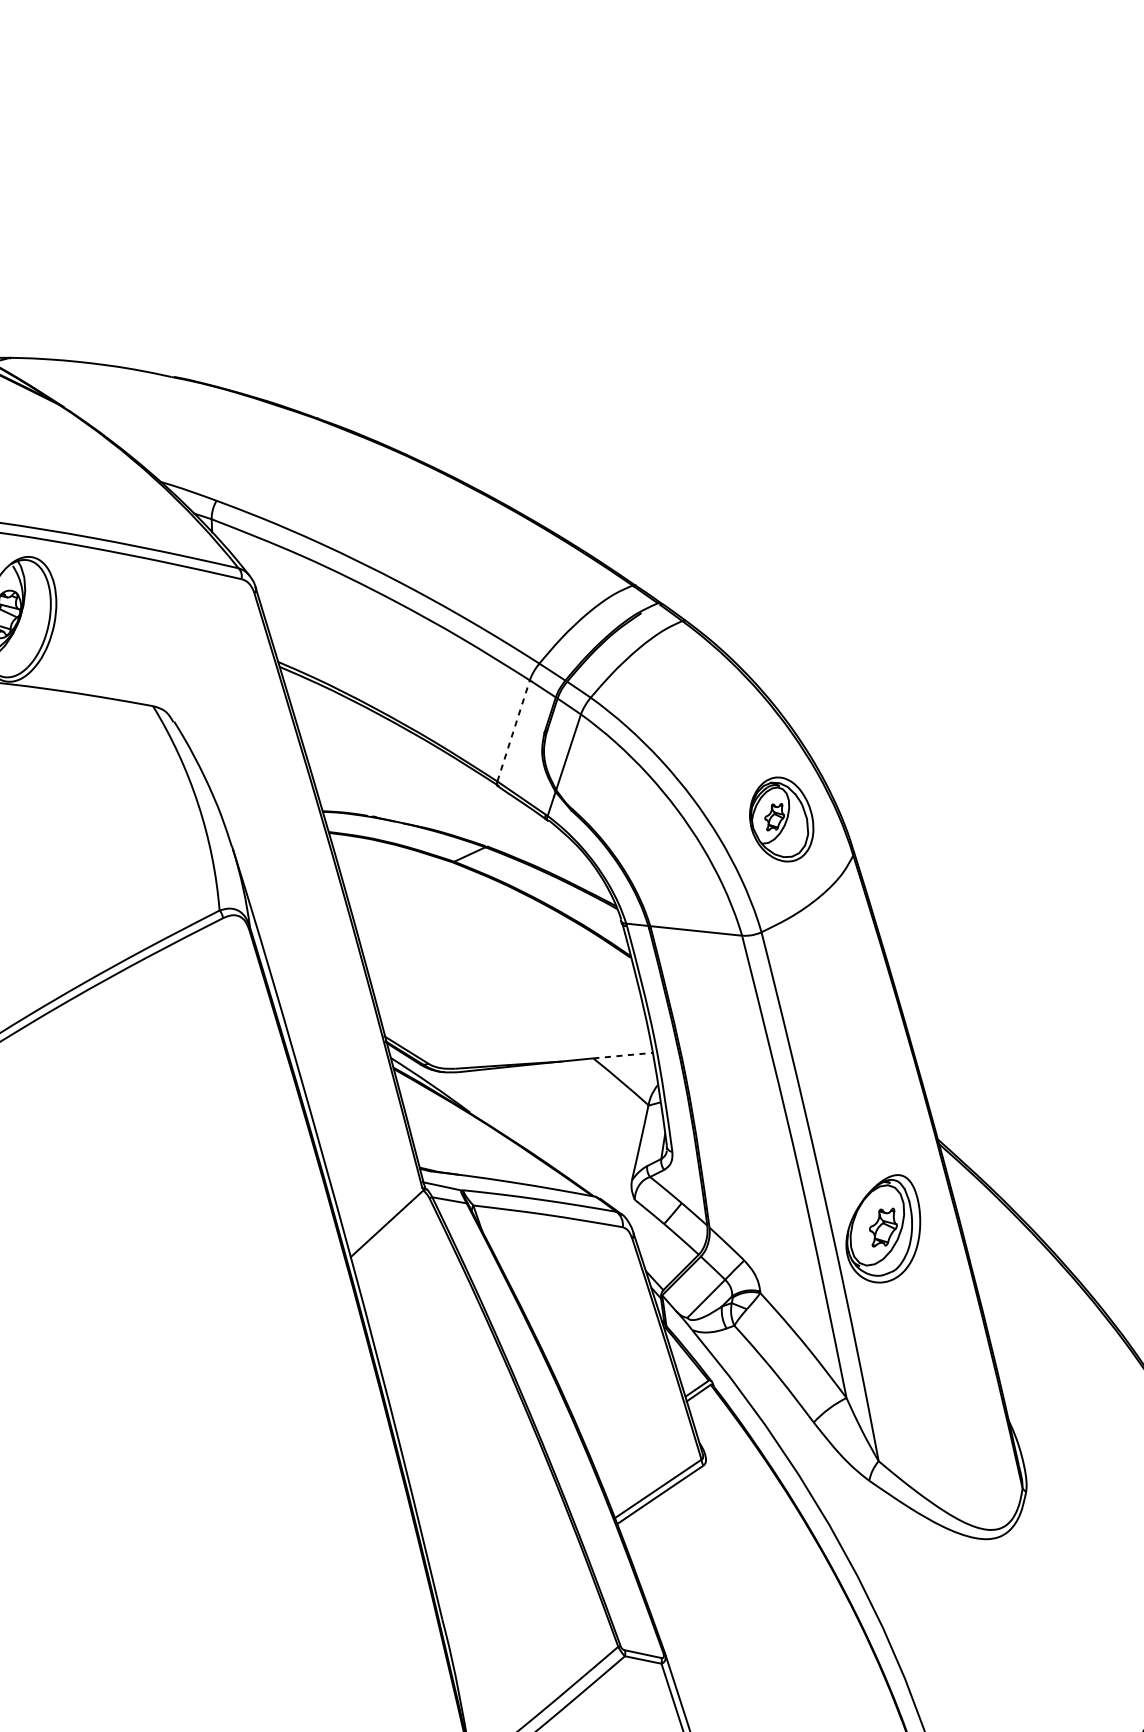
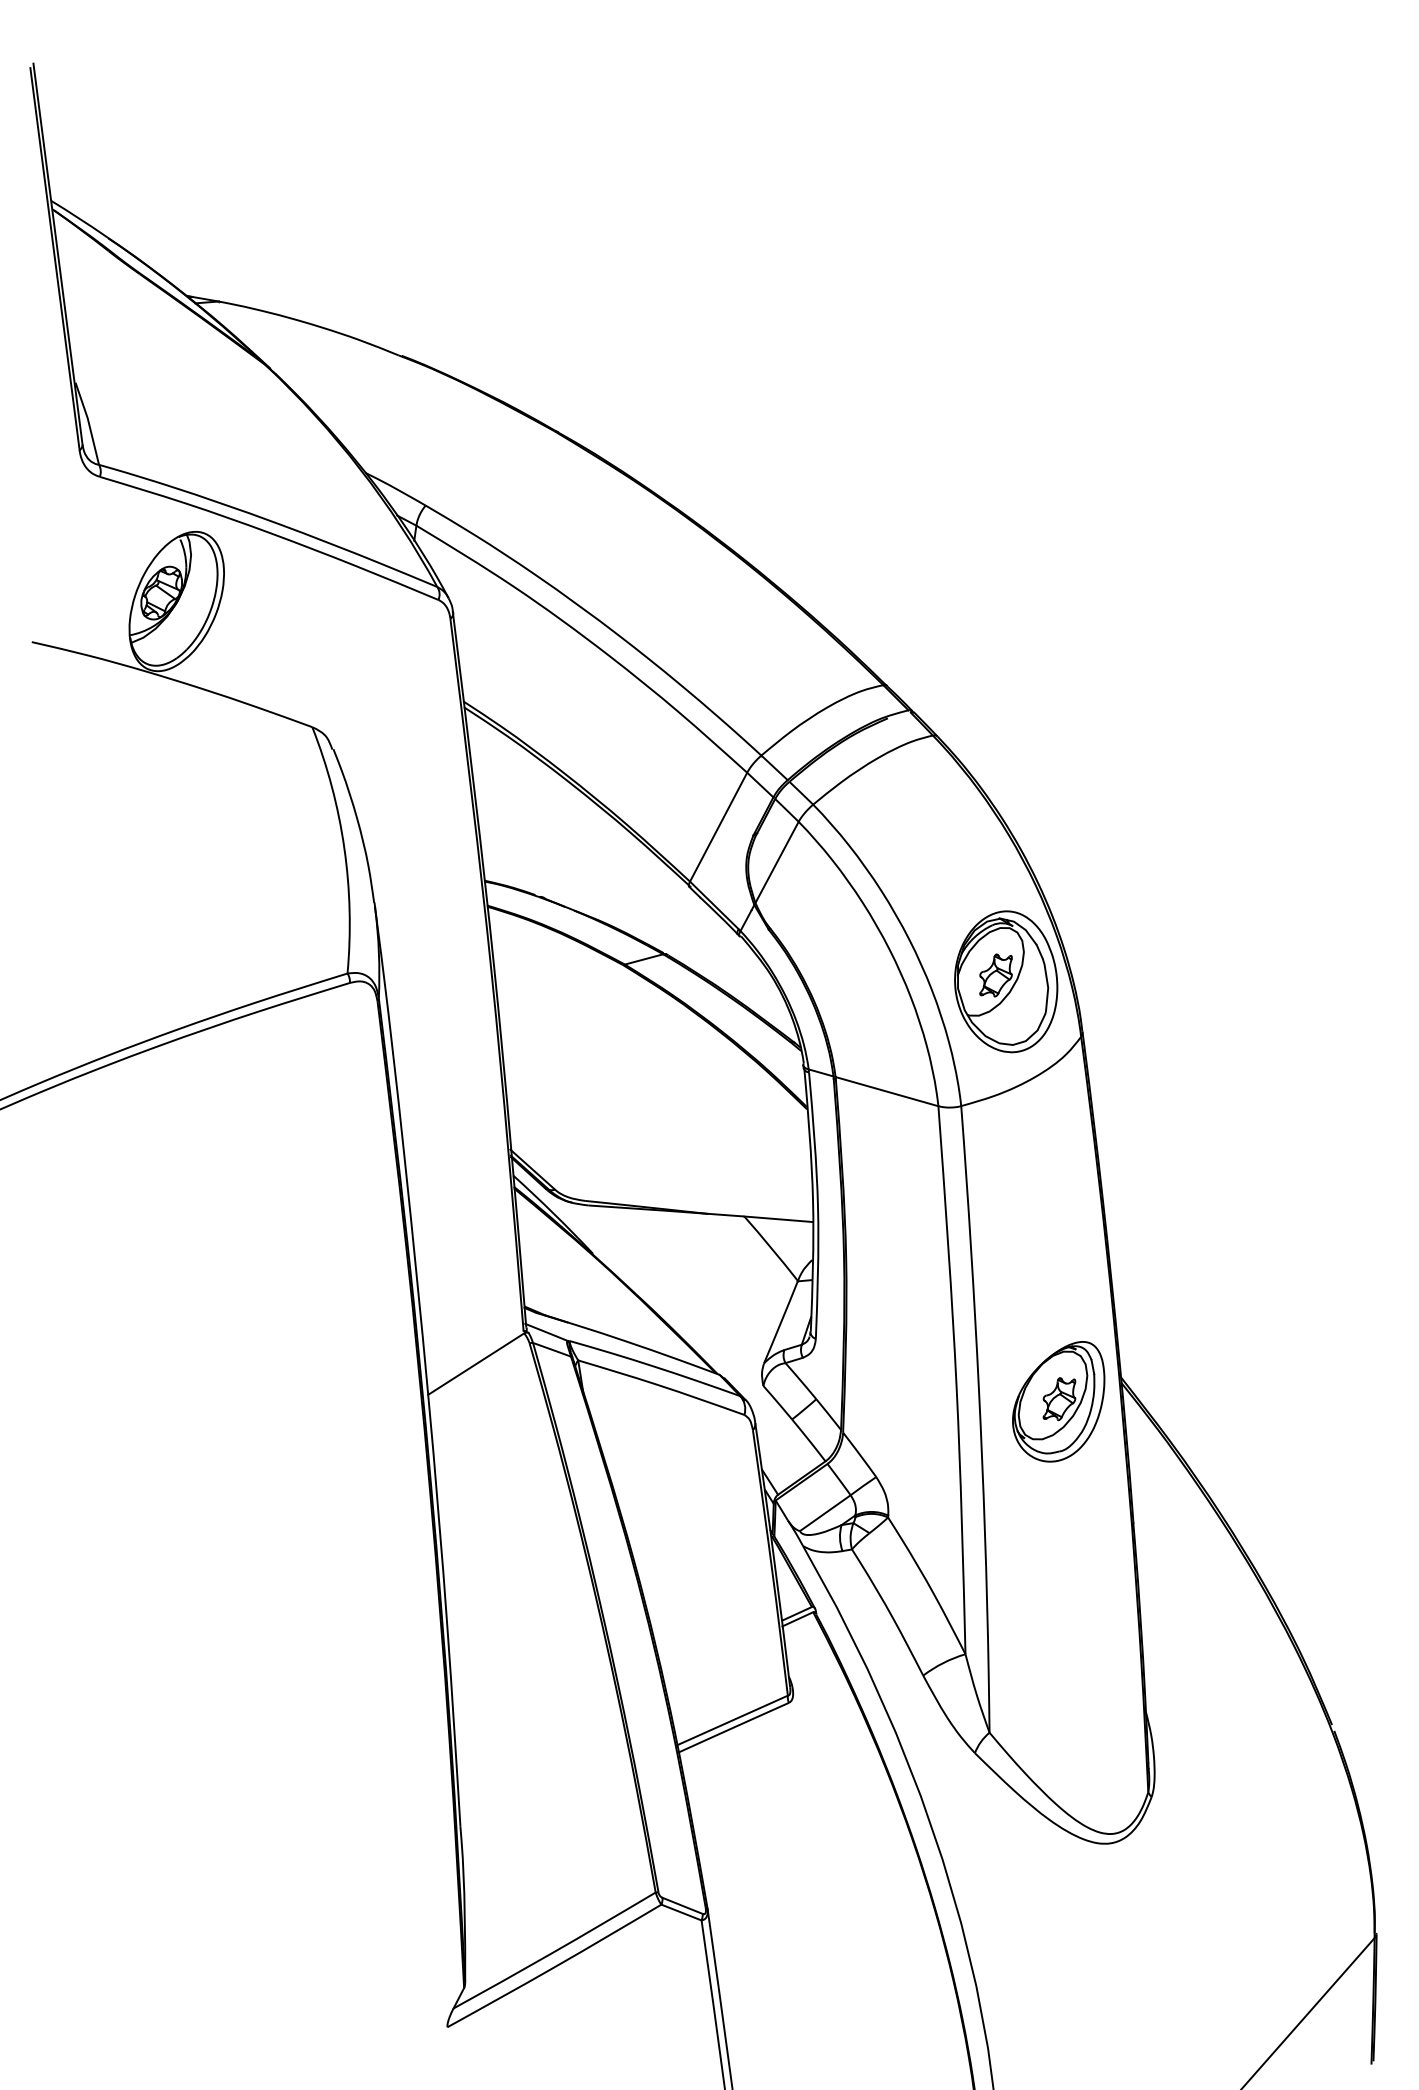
line: (513, 731) -> (718, 827), dashed -> solid
part: (781, 819) -> (1006, 981), size x1.43
line: (623, 1055) -> (779, 1219), dashed -> solid
part: (882, 1229) -> (1058, 1401), moved

